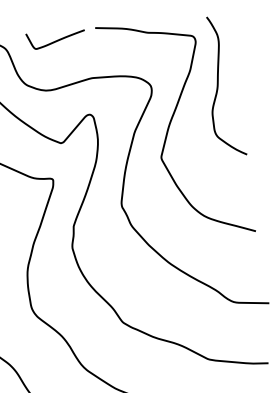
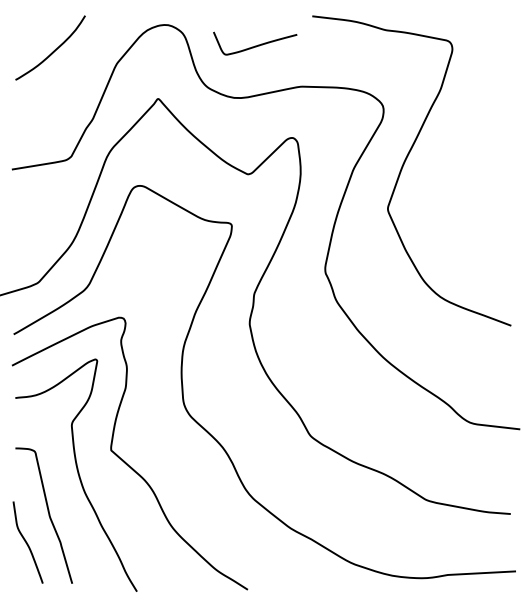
curve: (56, 40) -> (255, 45), moved
curve: (218, 86) -> (478, 116), removed

